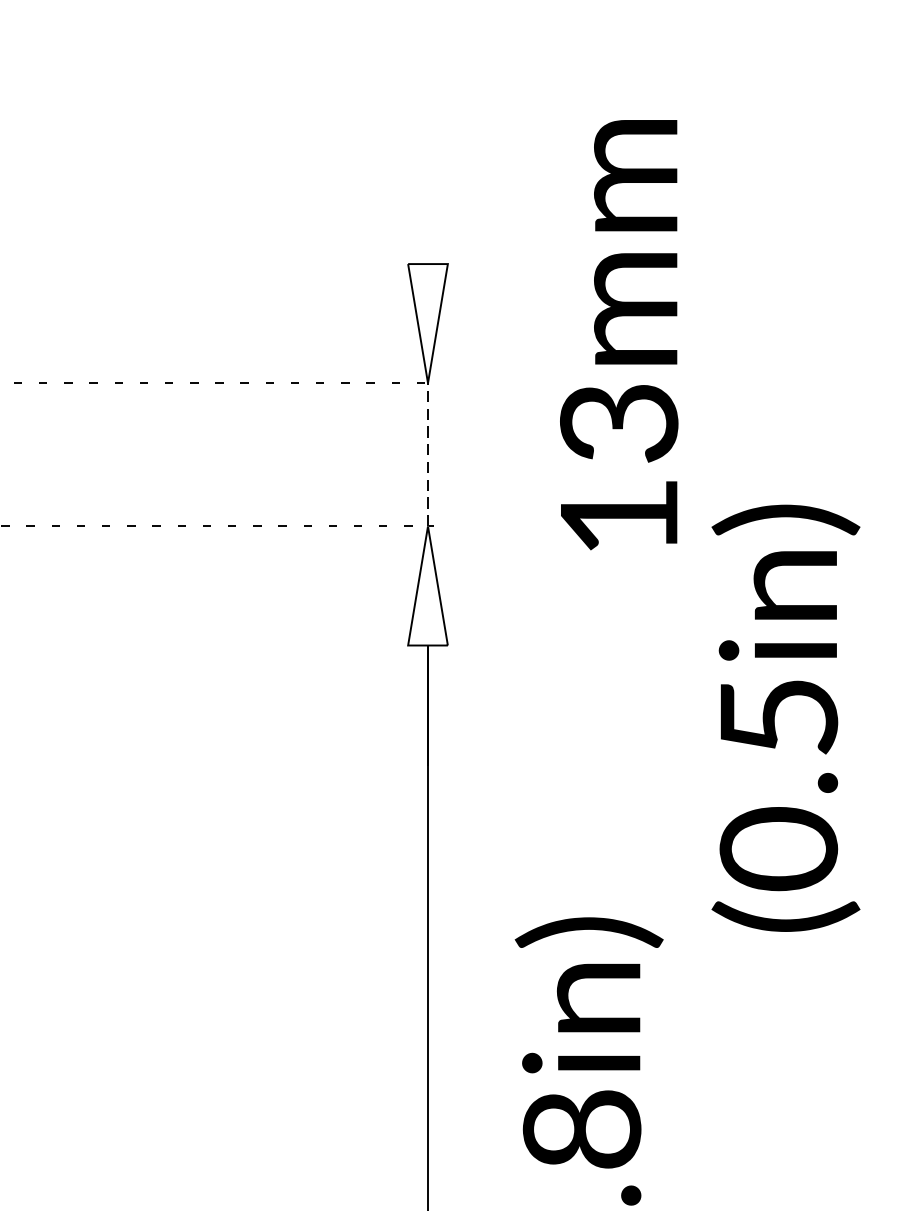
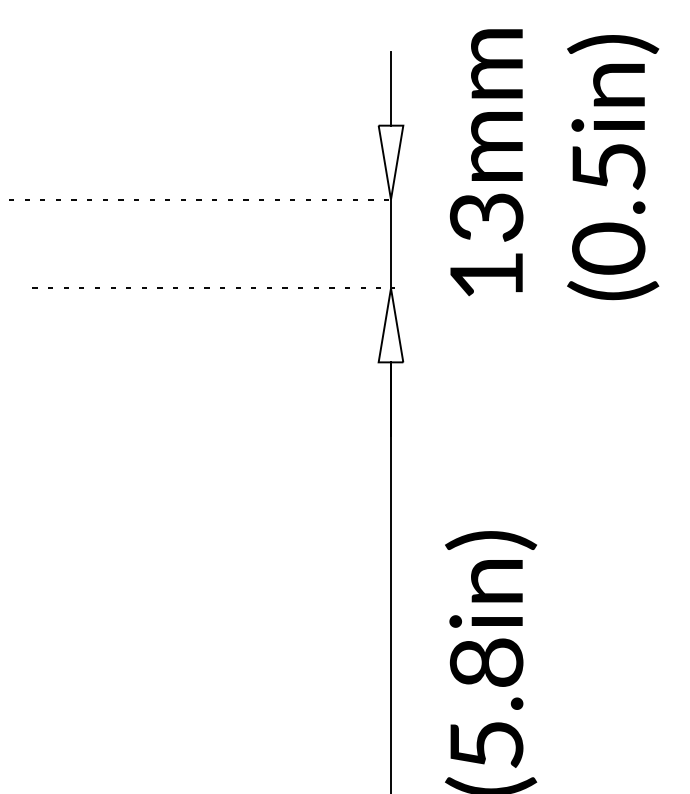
line: (428, 204) -> (391, 88), added
text: (618, 334) -> (486, 162), moved
line: (428, 453) -> (391, 243), dashed -> solid
text: (786, 718) -> (613, 167), moved

